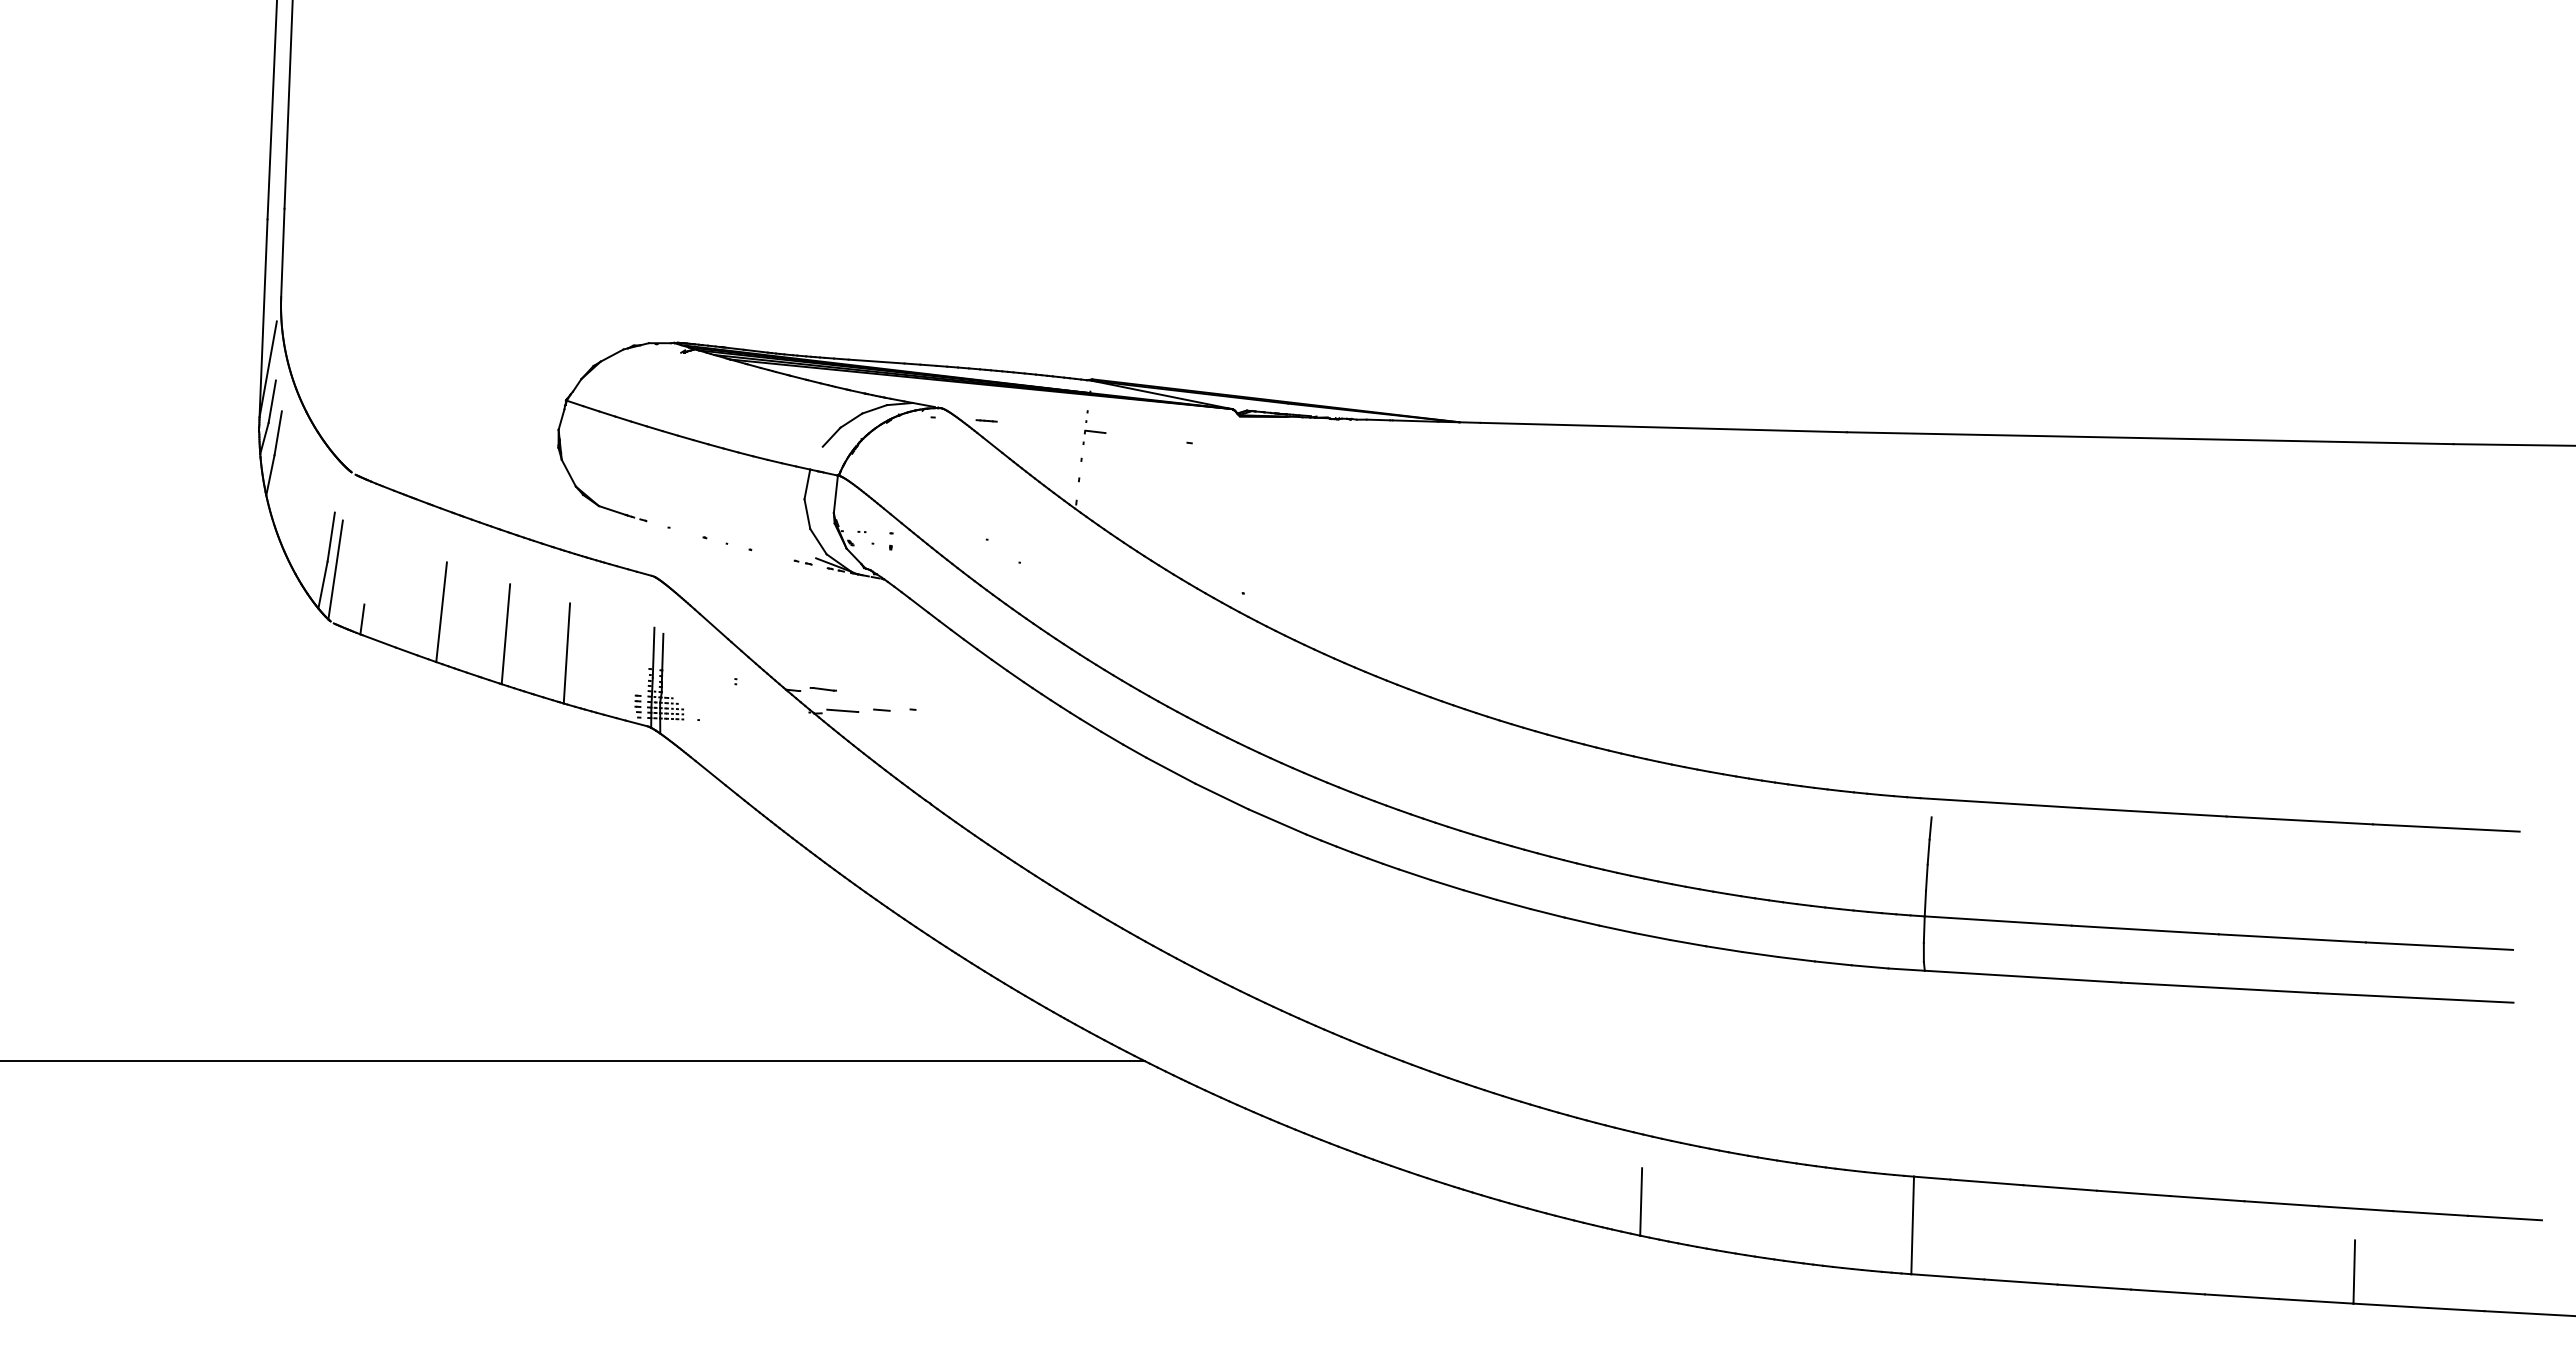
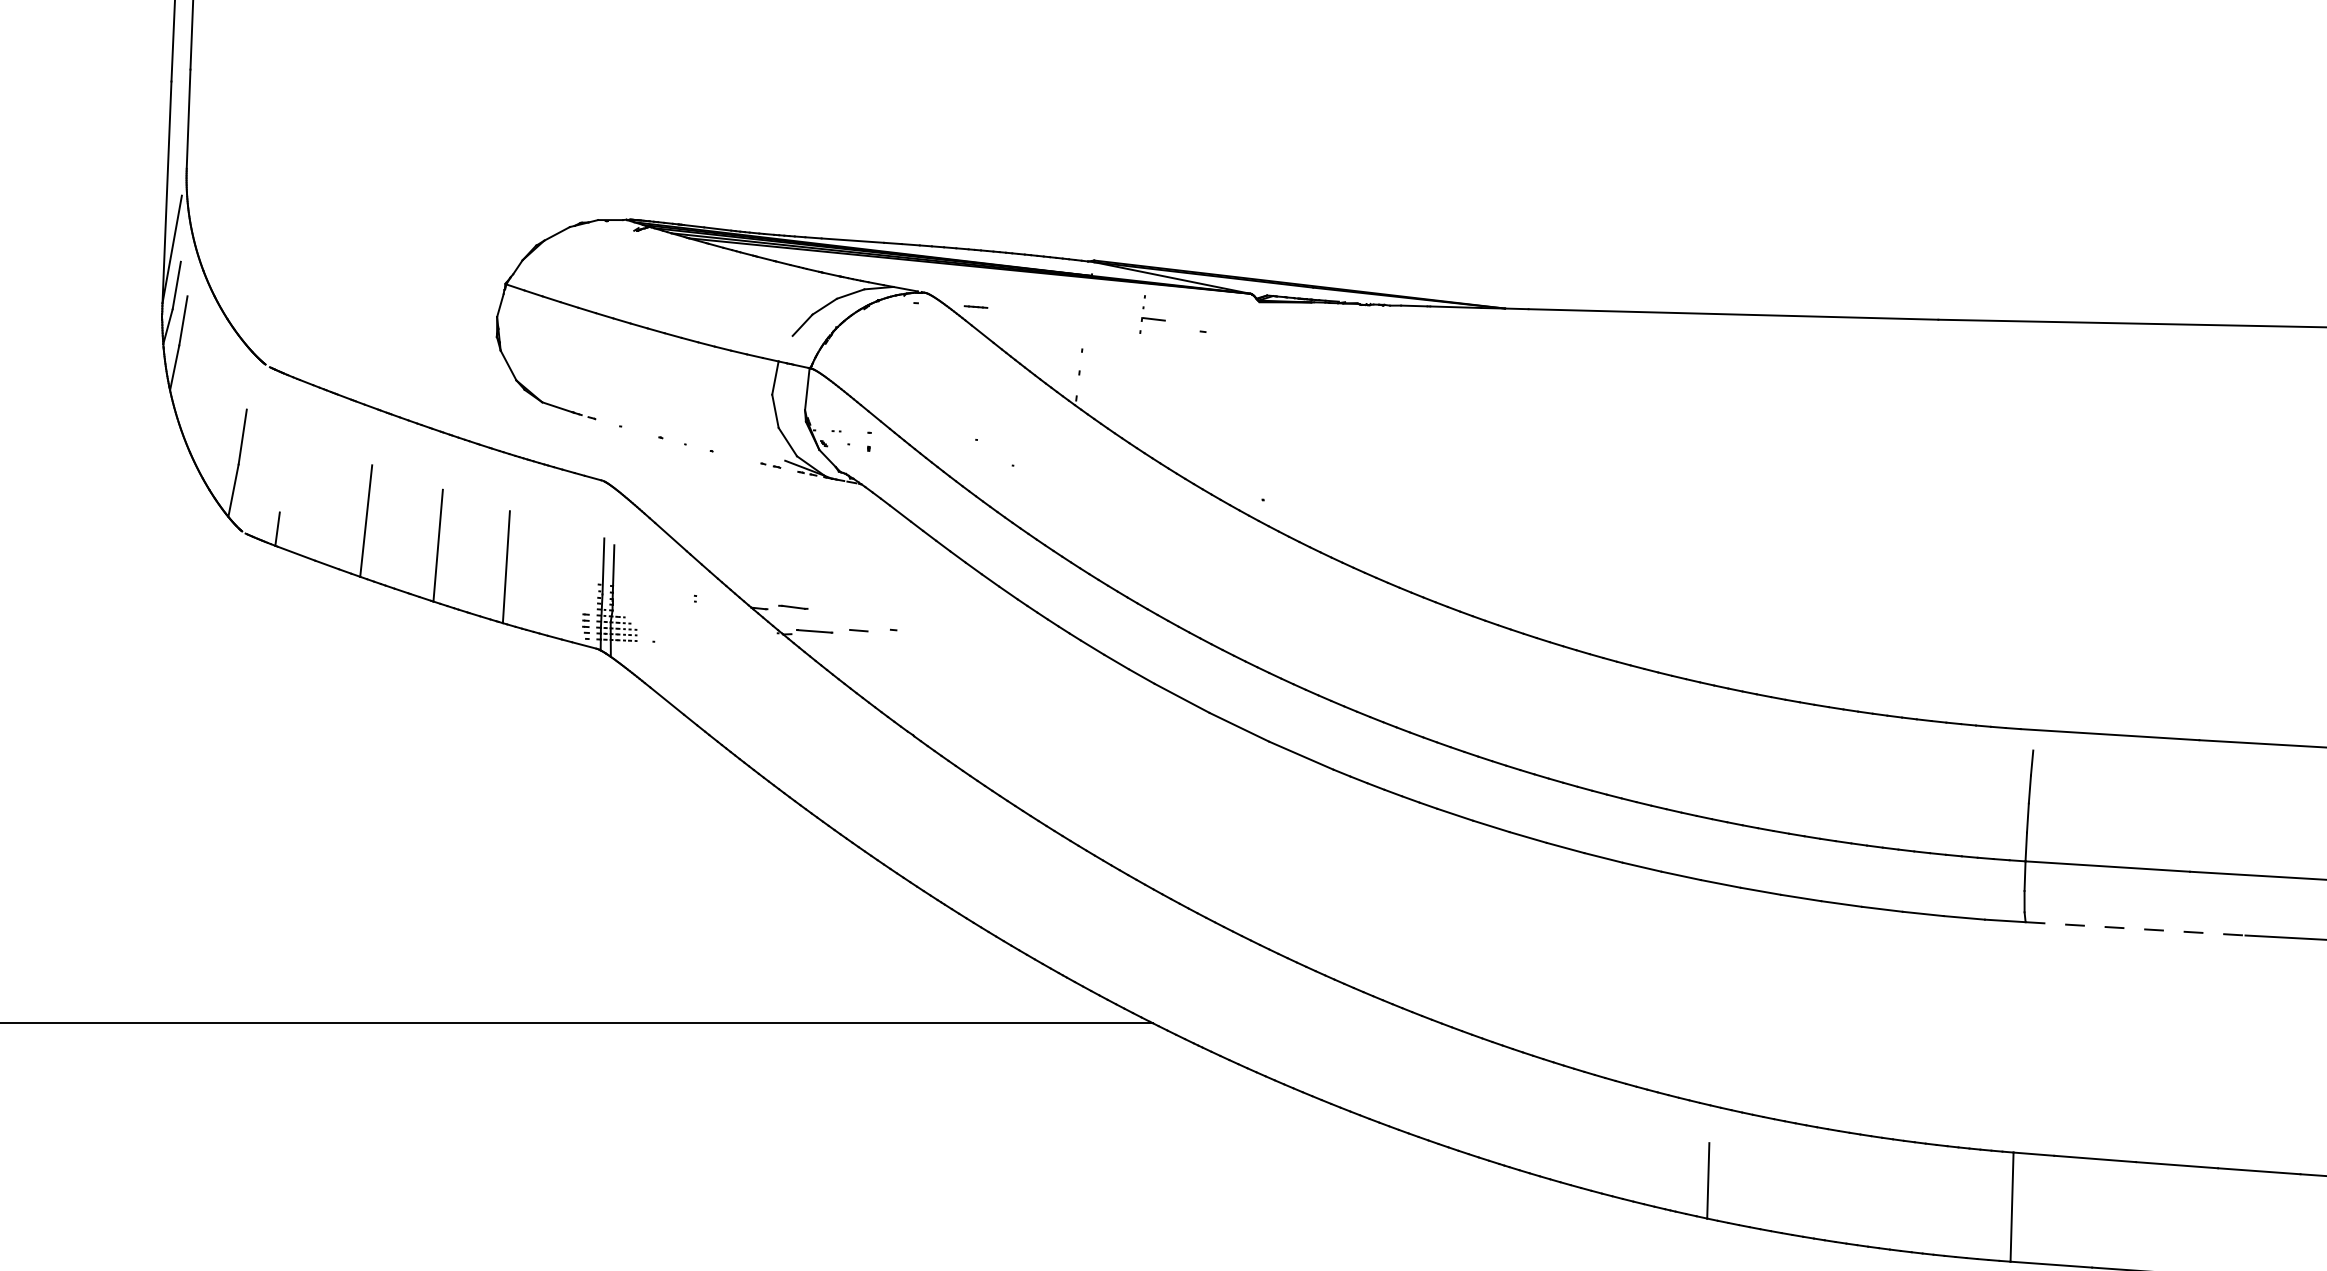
part: (1094, 427) -> (1152, 314), moved
line: (335, 569) -> (247, 473), removed
line: (2023, 976) -> (2136, 928), solid -> dashed

